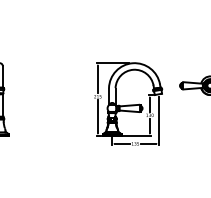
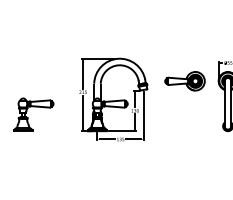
part: (48, 118) -> (33, 114), added

